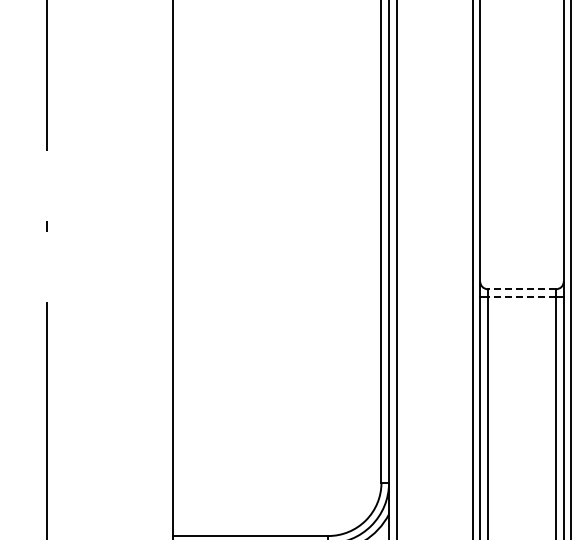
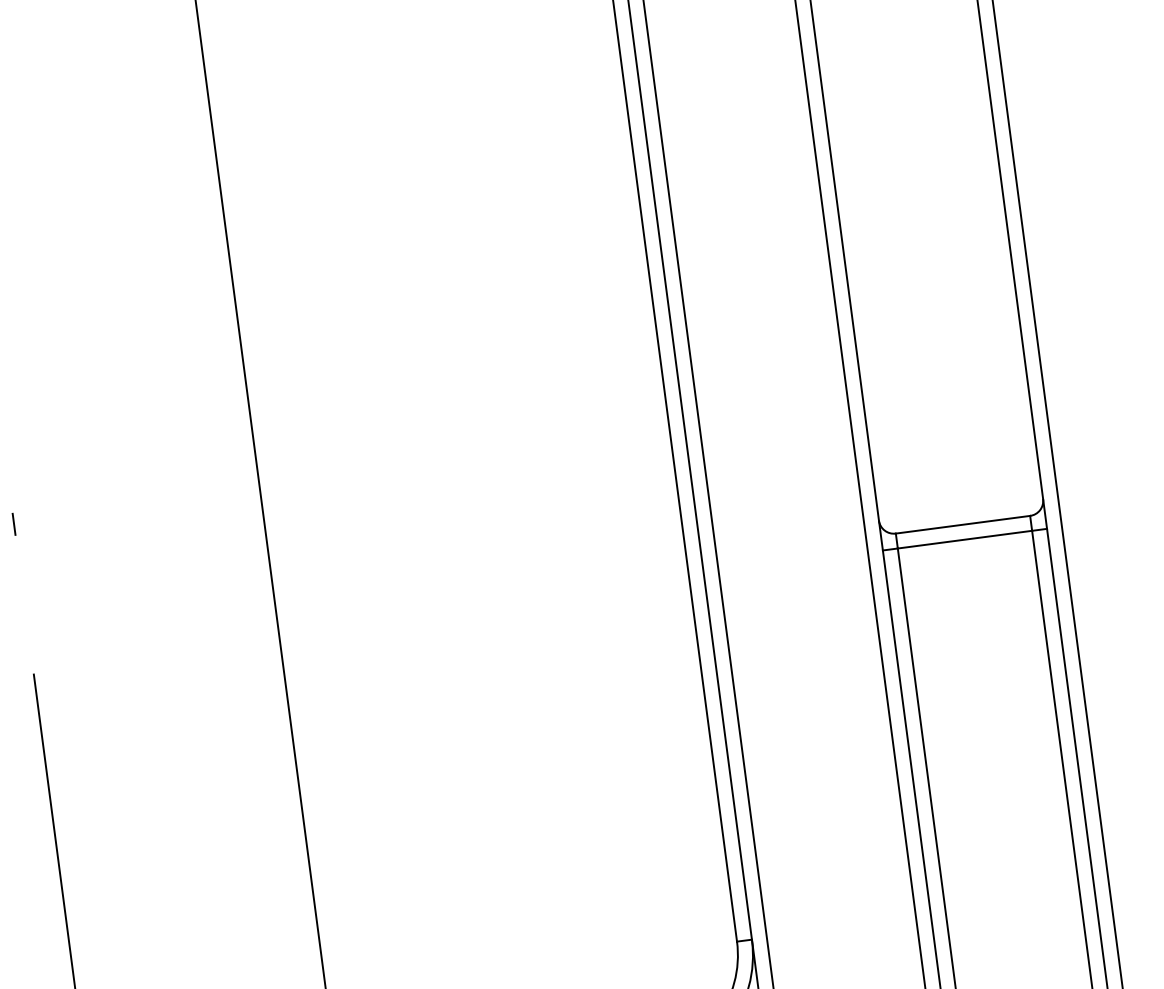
line: (521, 289) -> (962, 525), dashed -> solid
line: (521, 296) -> (963, 539), dashed -> solid

